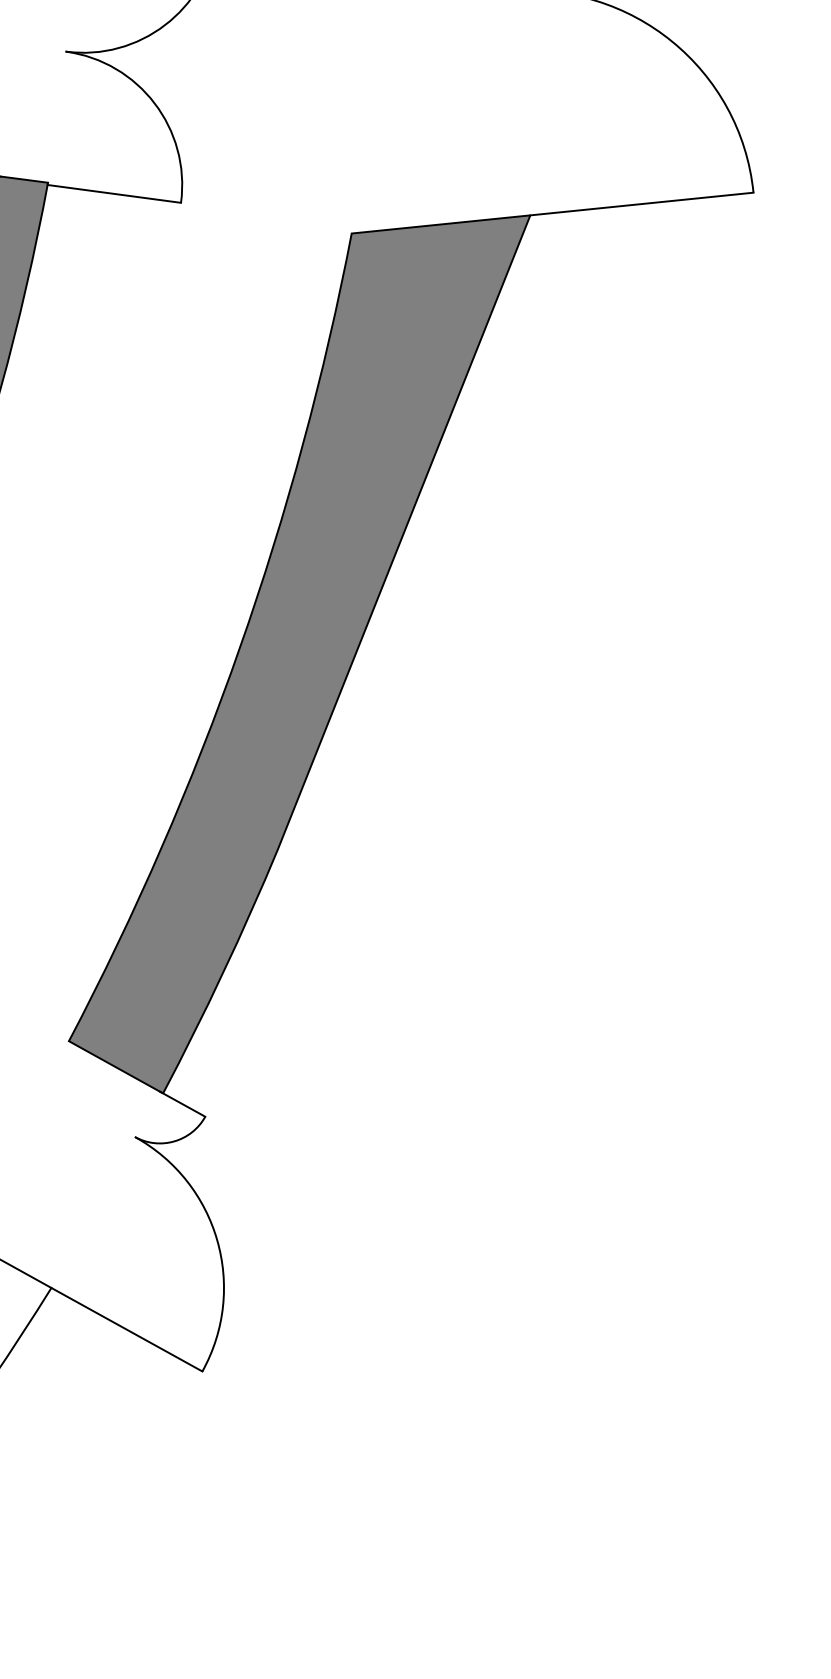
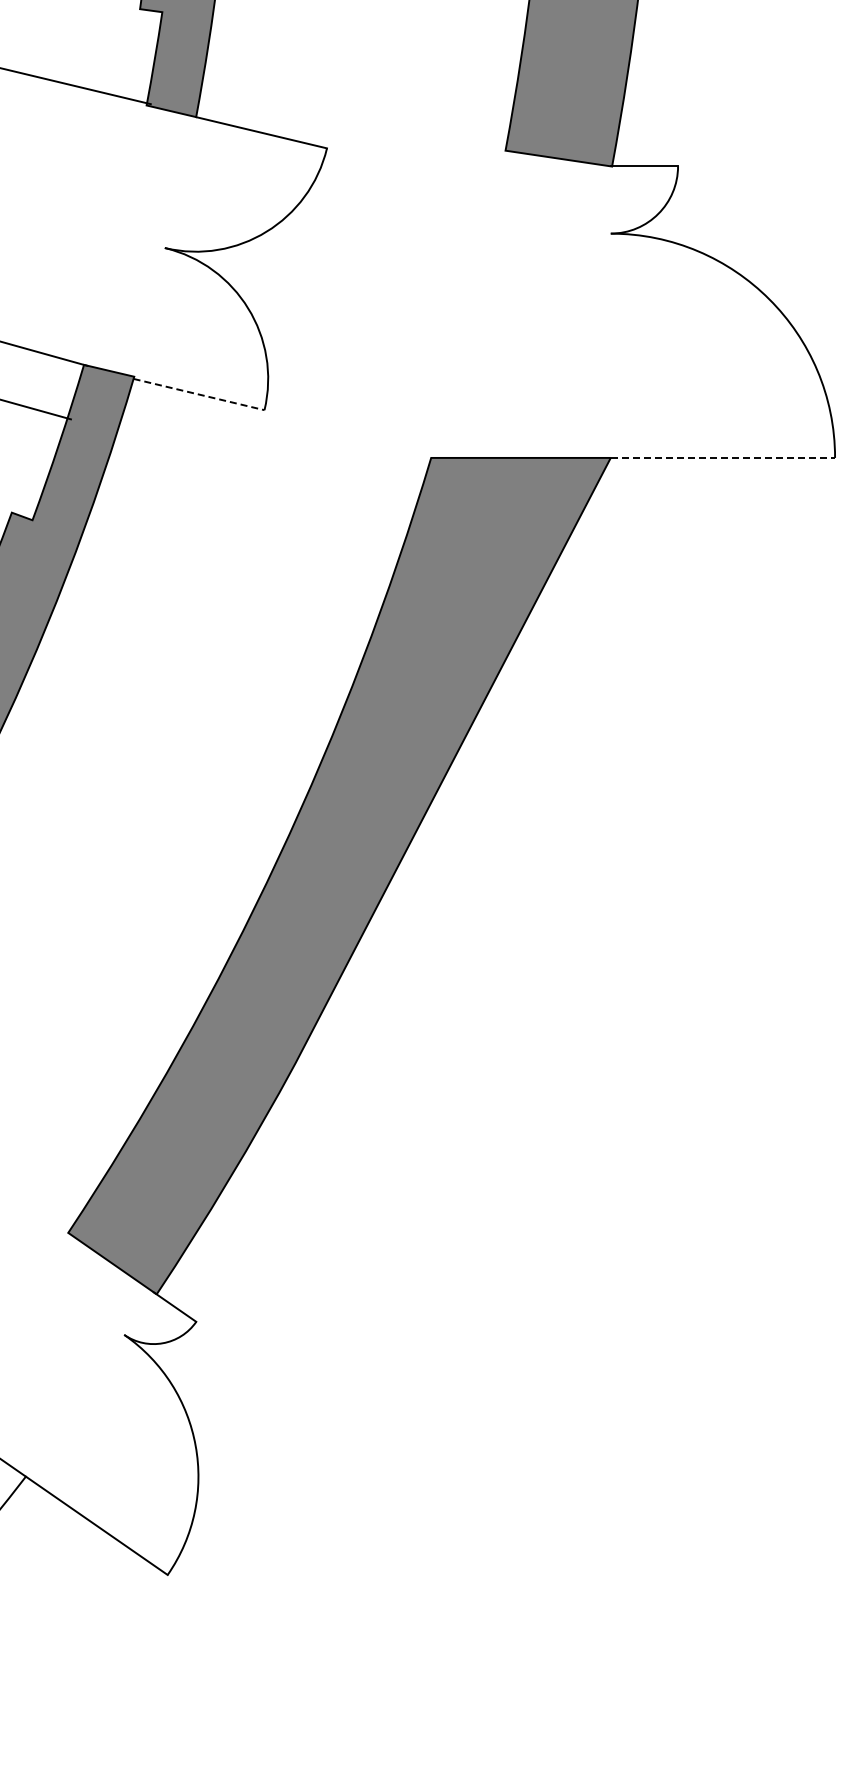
line: (114, 193) -> (199, 394), solid -> dashed
line: (642, 203) -> (723, 457), solid -> dashed

